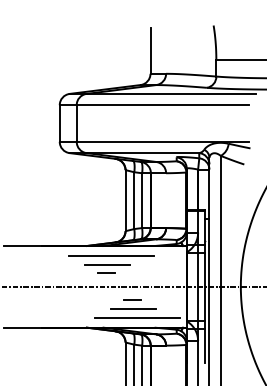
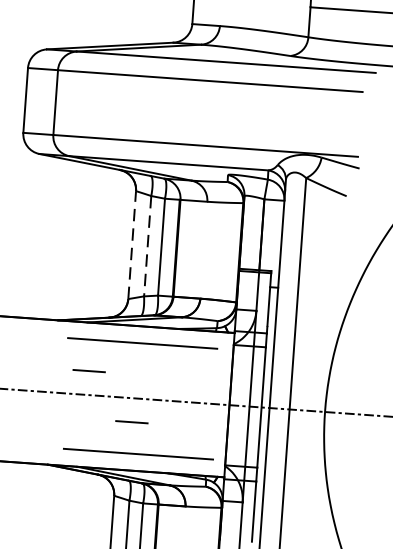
line: (125, 200) -> (132, 244), solid -> dashed
line: (134, 201) -> (147, 247), solid -> dashed
line: (111, 255) -> (142, 343), moved
line: (107, 264) -> (92, 355), removed
line: (133, 309) -> (132, 438), removed

